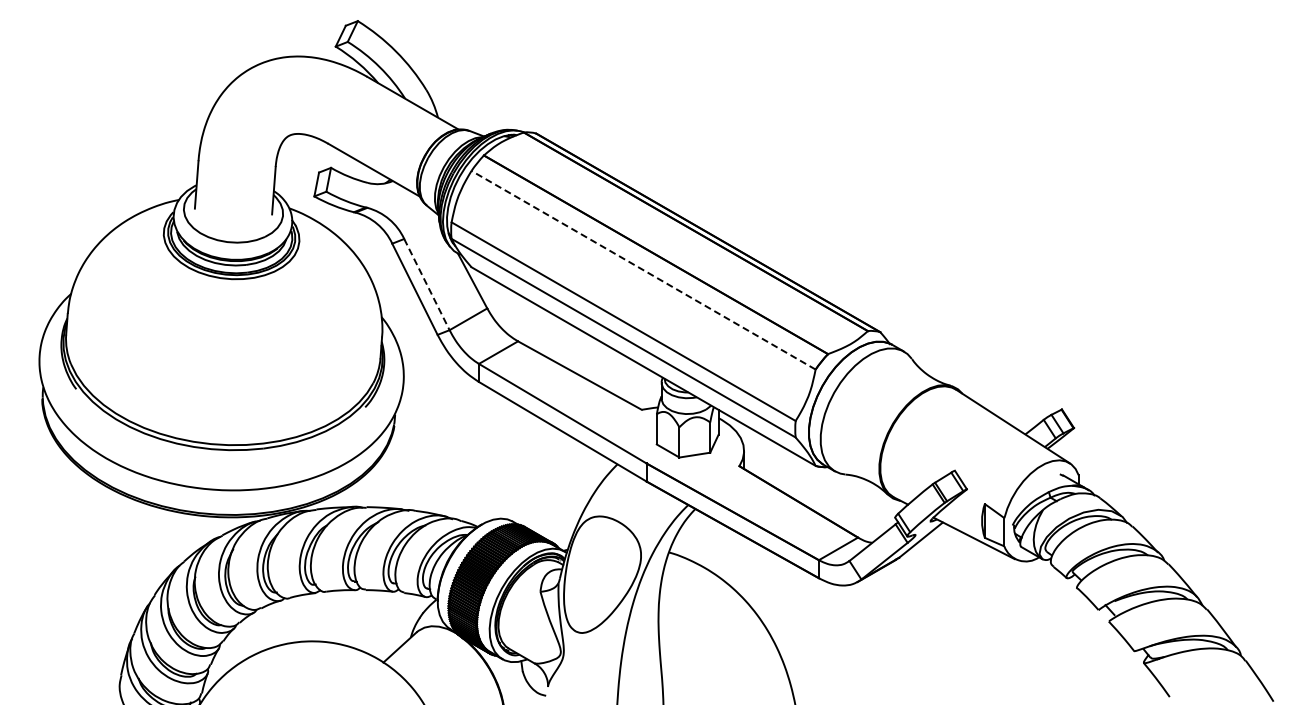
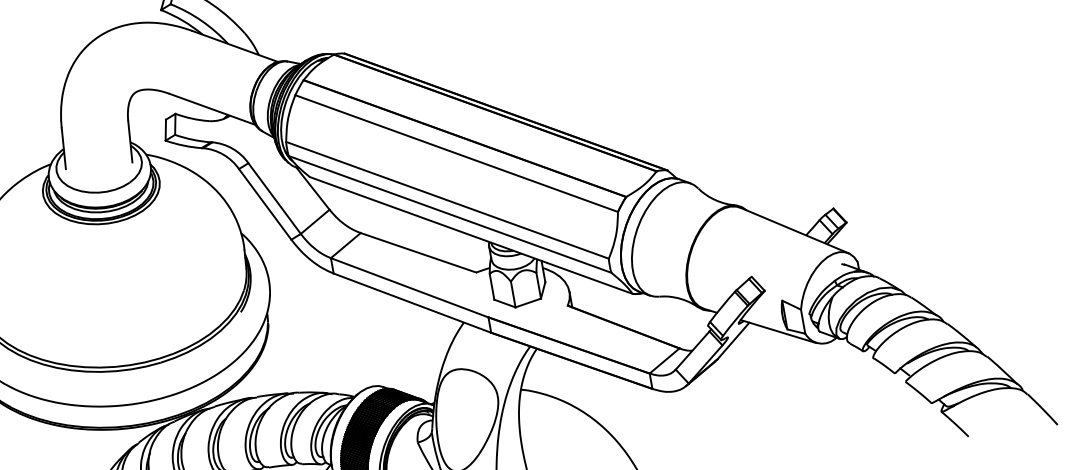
line: (643, 270) -> (456, 153), dashed -> solid
line: (426, 284) -> (274, 198), dashed -> solid

